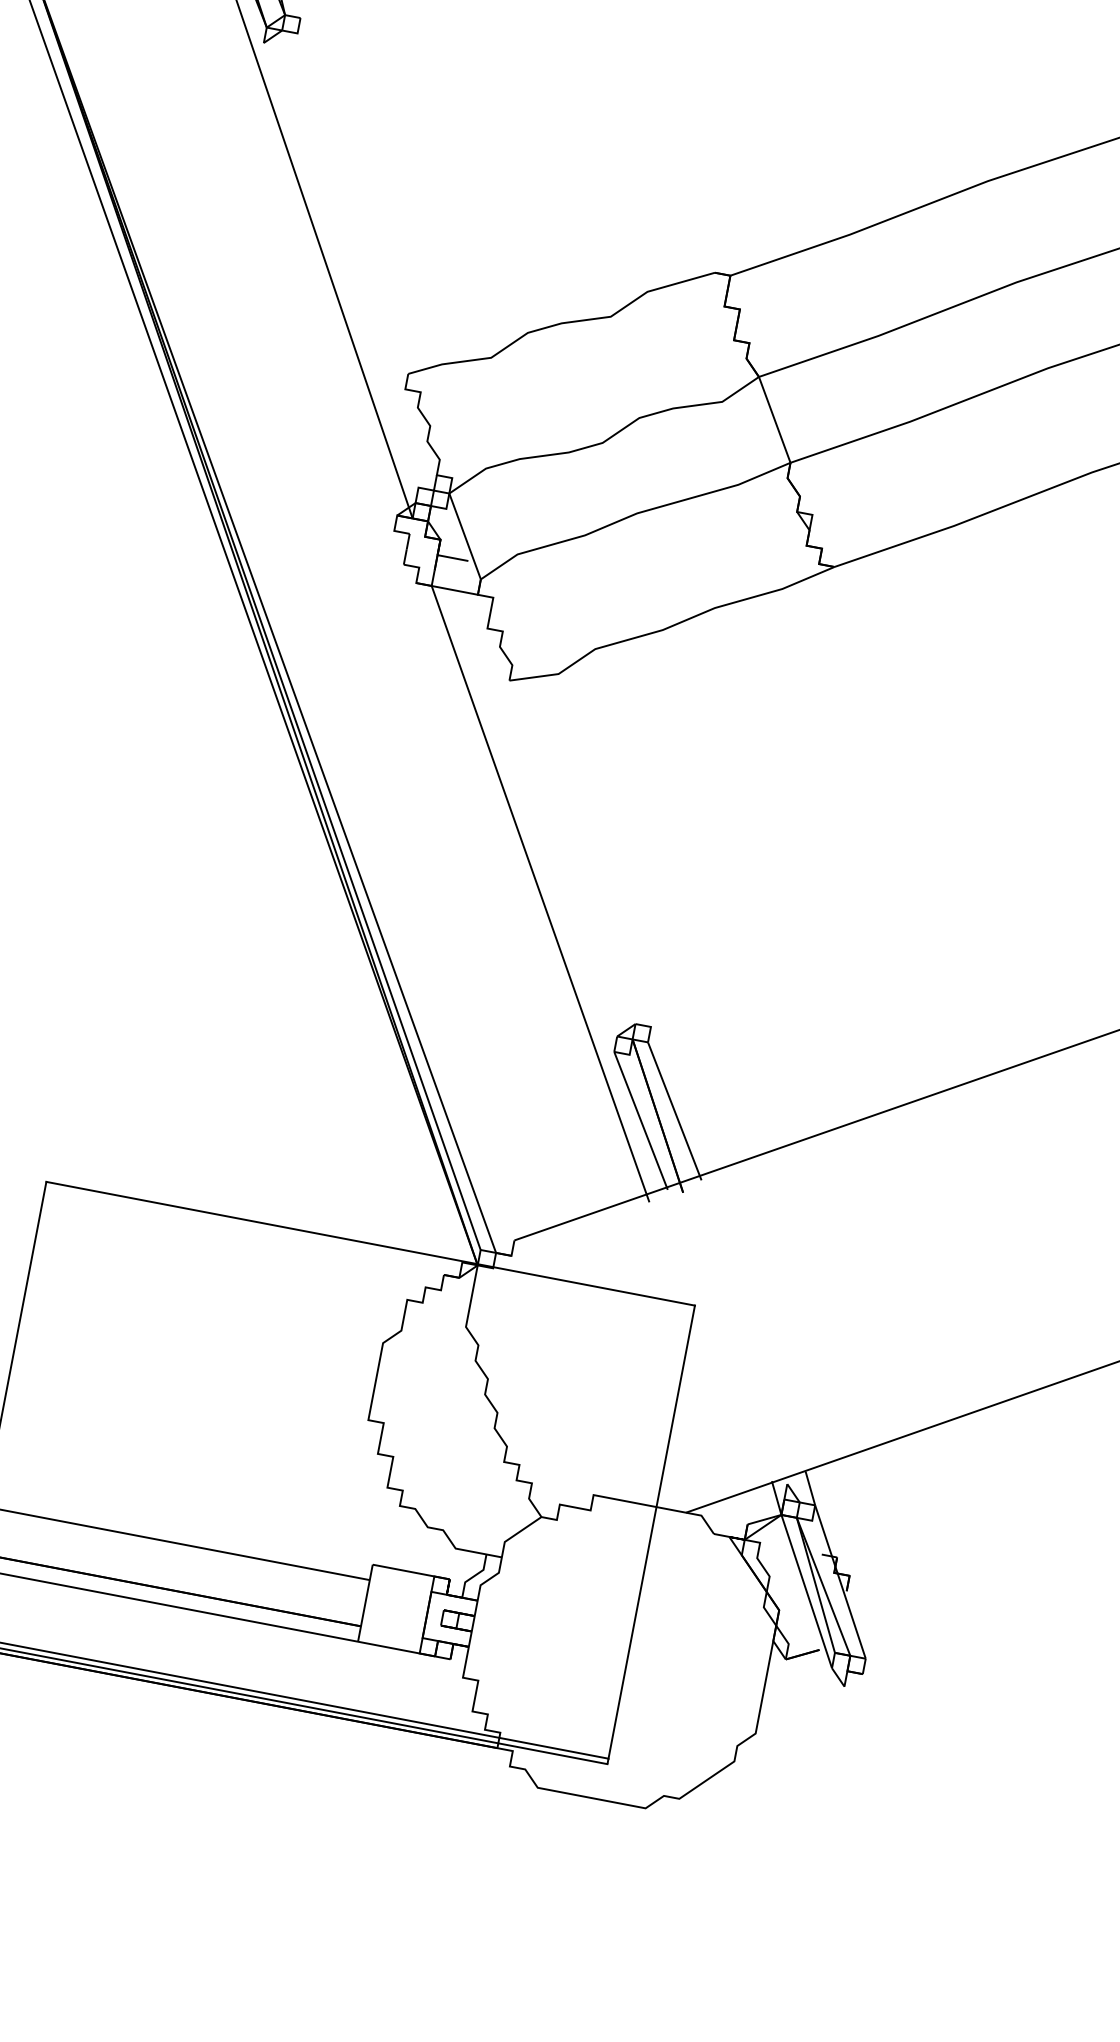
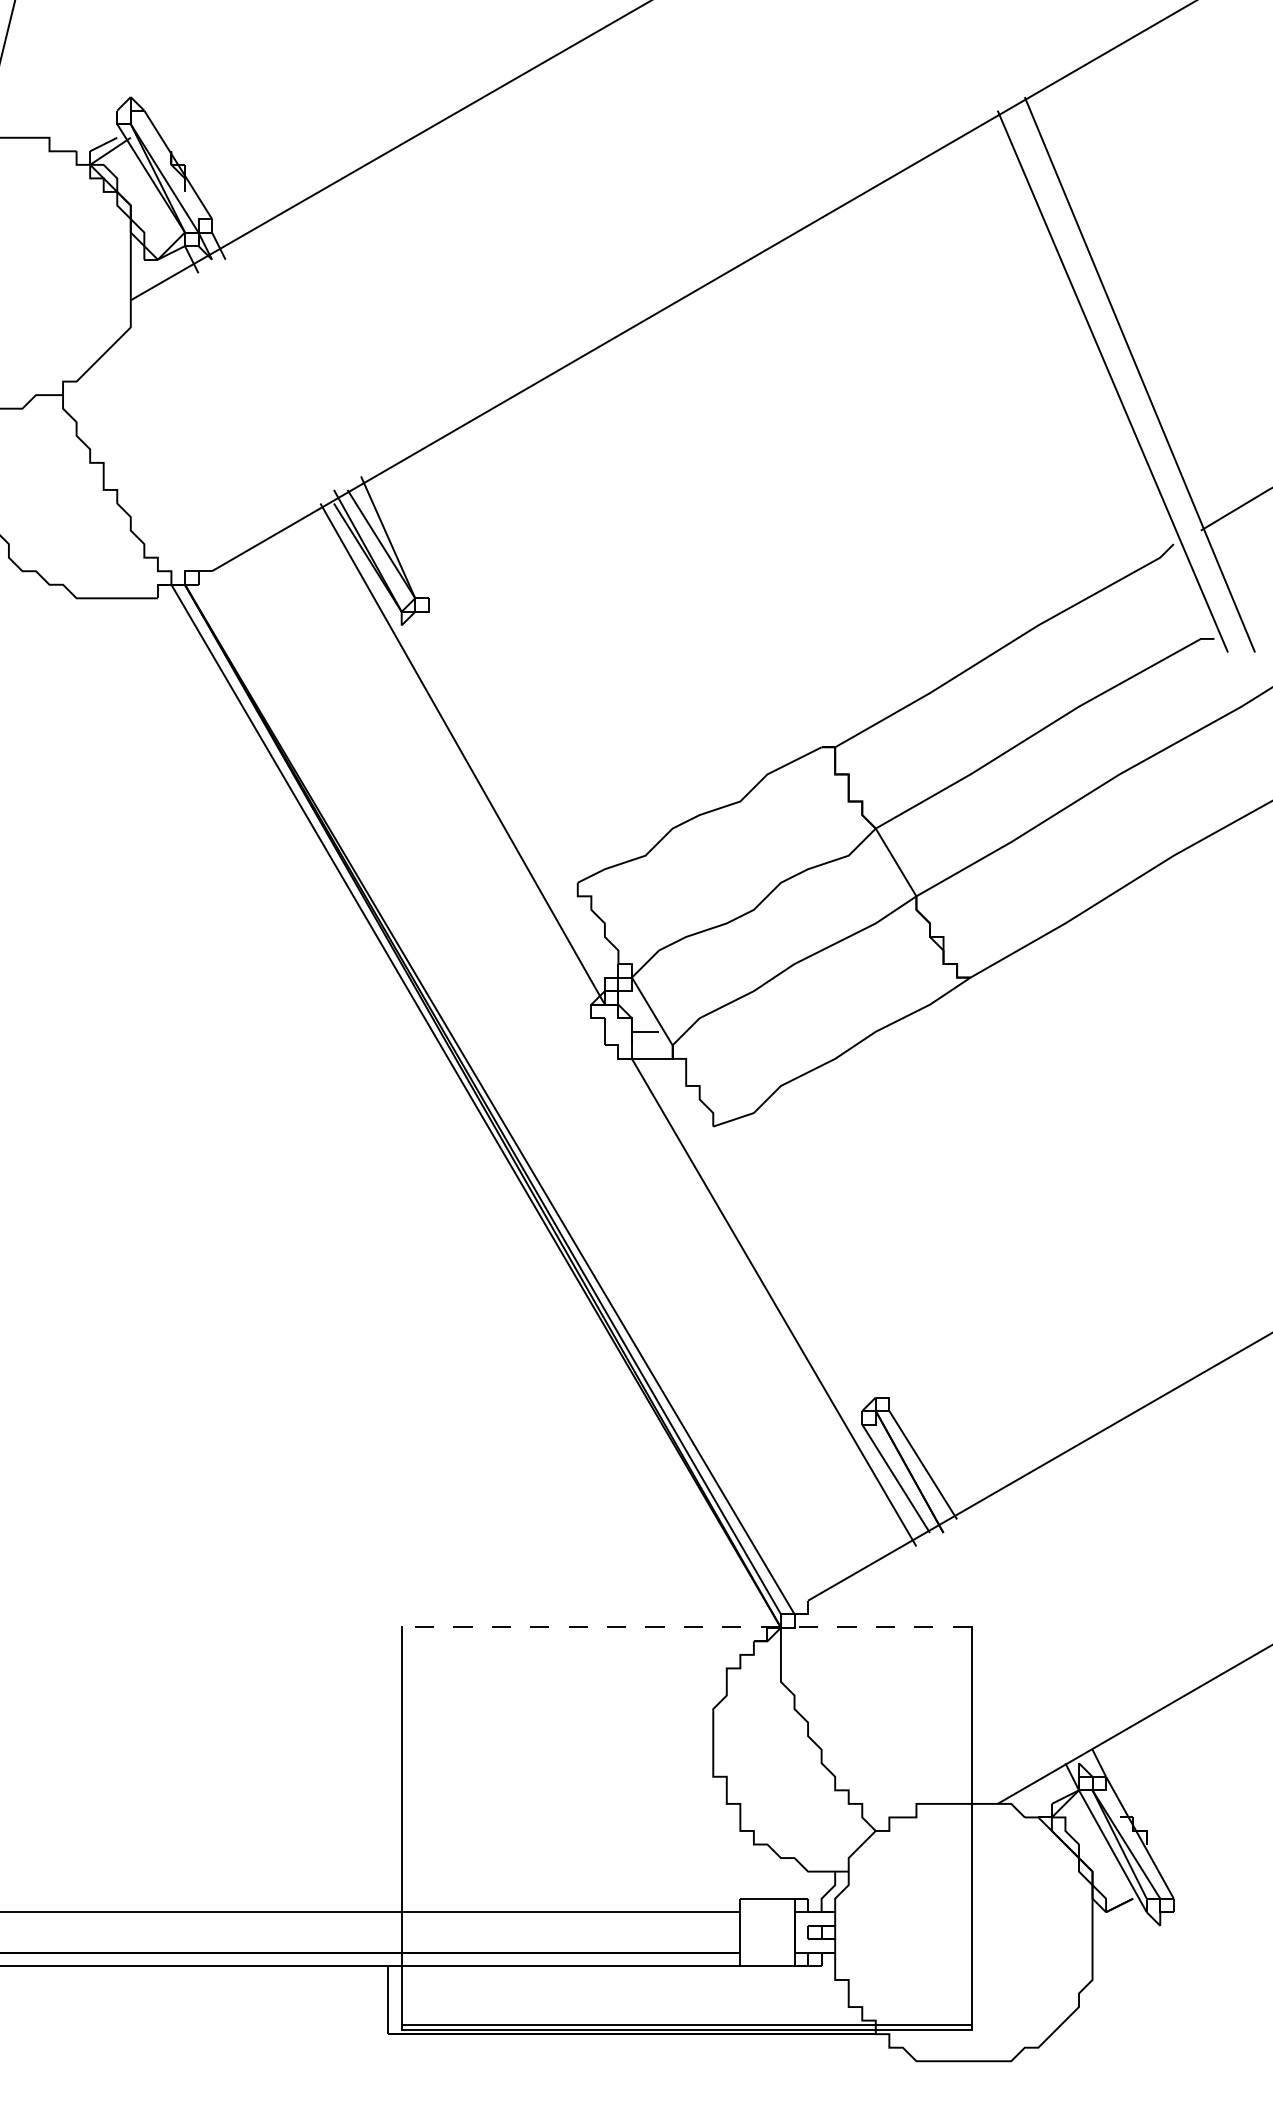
line: (370, 1243) -> (686, 1626), solid -> dashed

